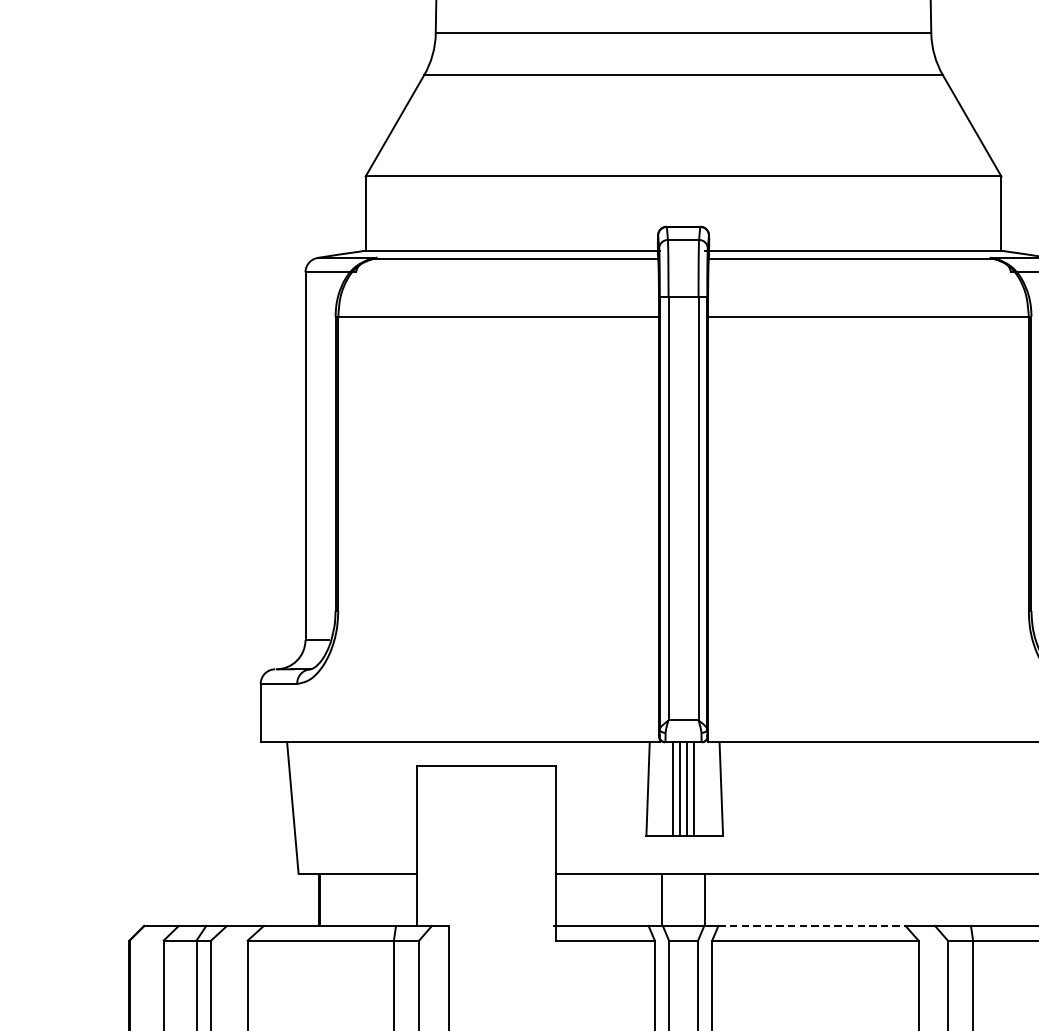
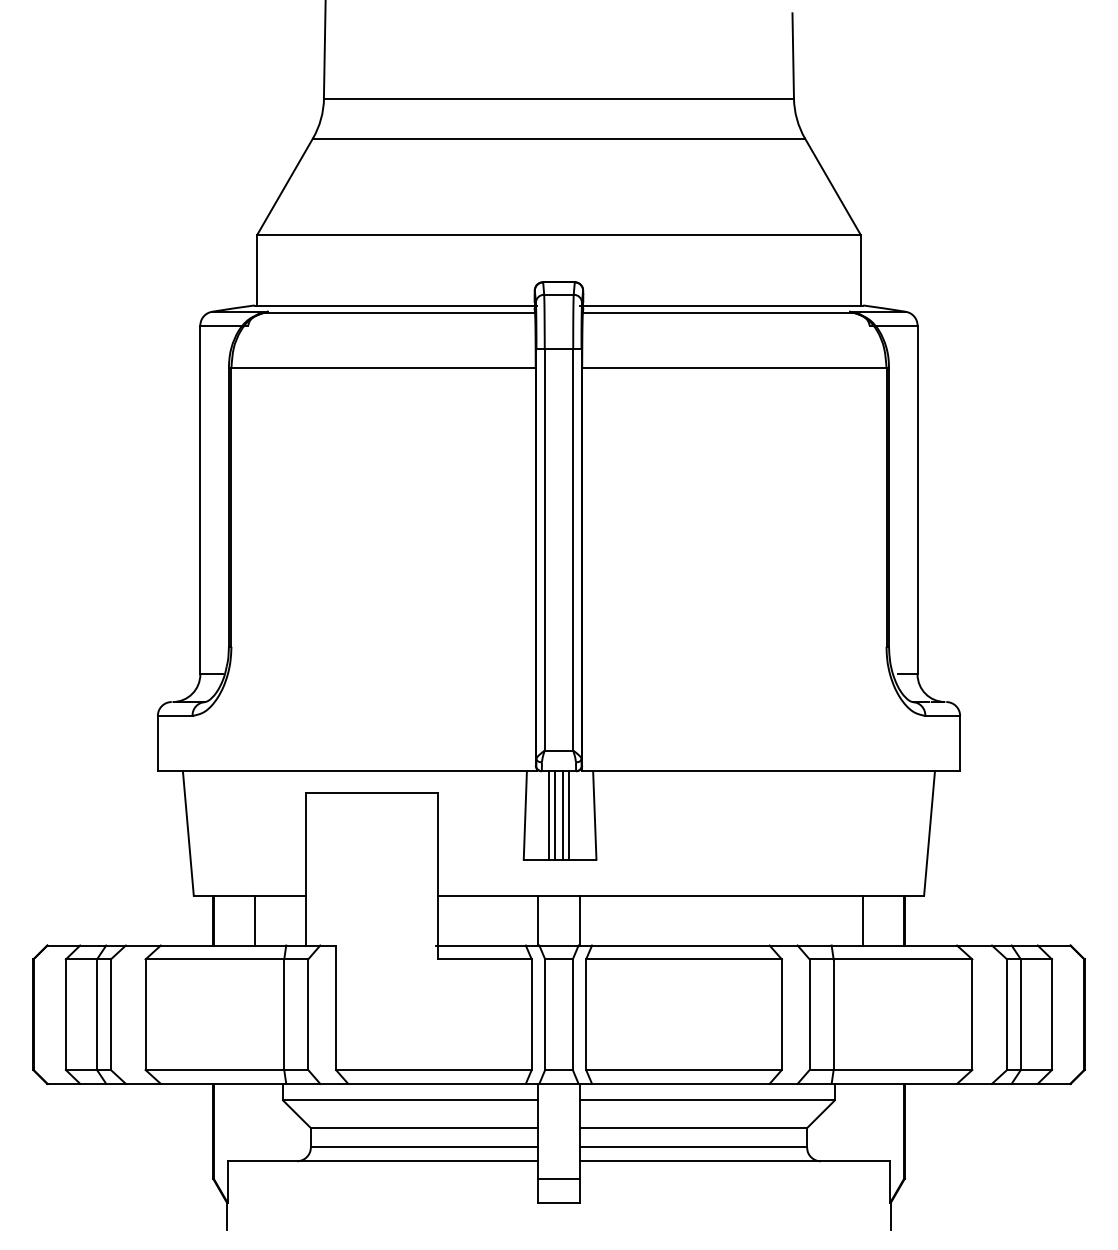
line: (363, 899) -> (255, 920), added
line: (1003, 899) -> (862, 920), added
line: (811, 925) -> (680, 945), dashed -> solid

